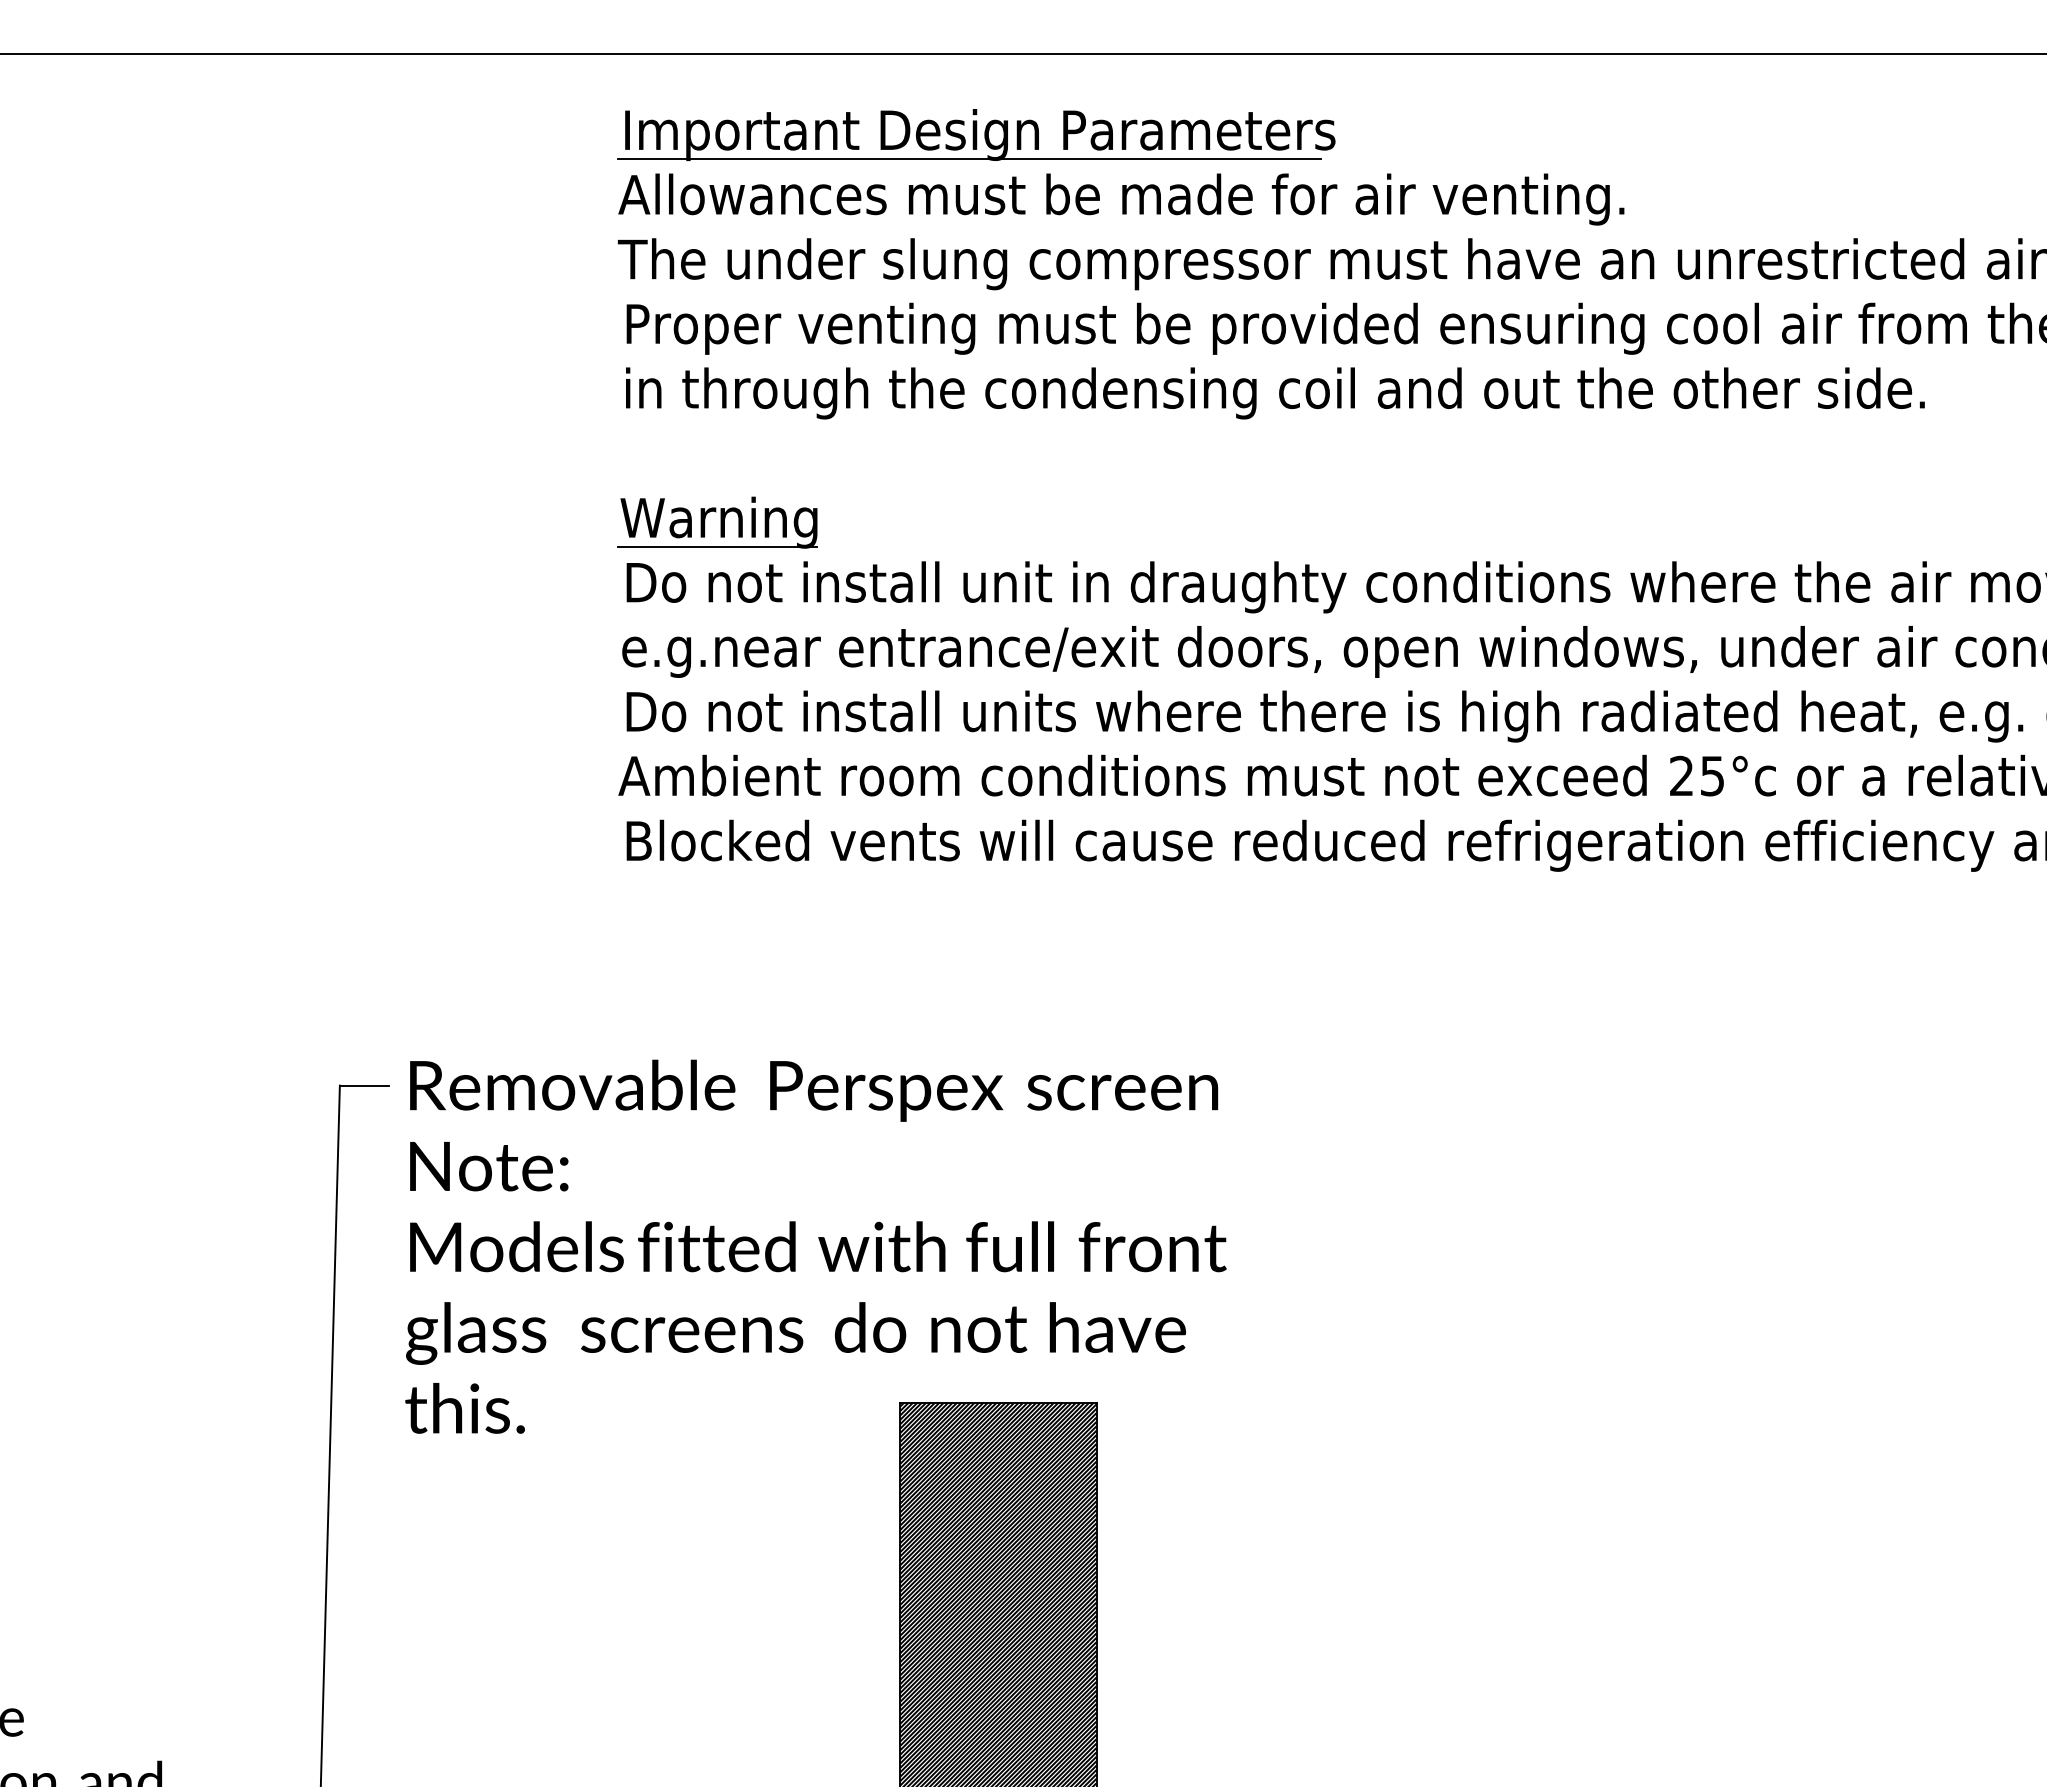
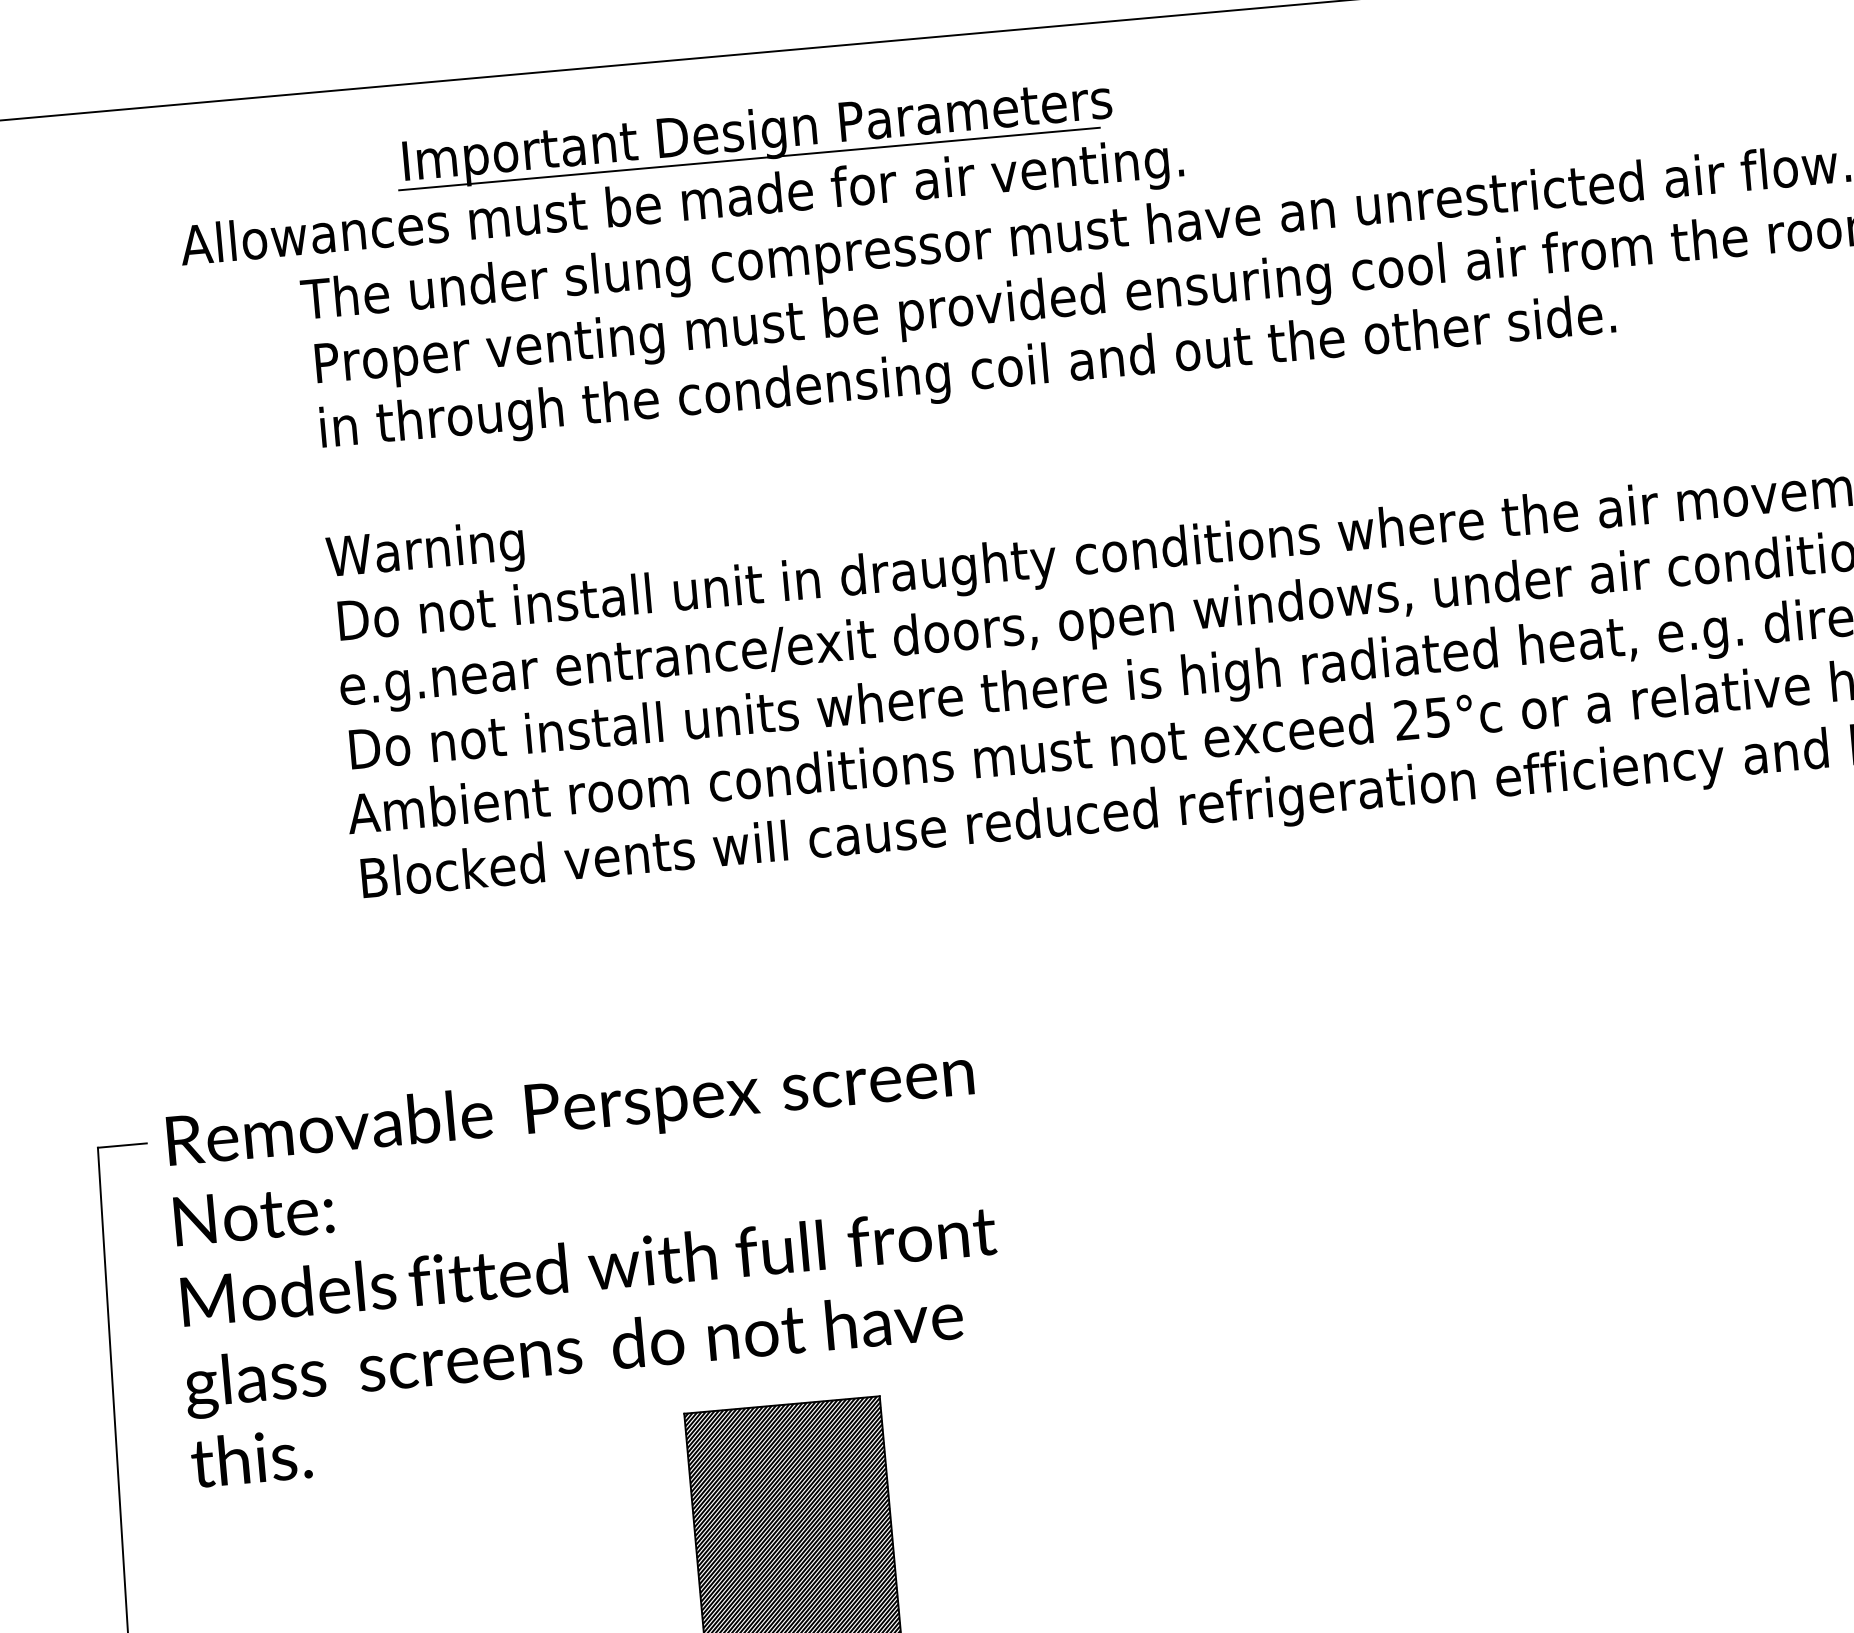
part: (976, 134) -> (754, 134), moved
text: (1121, 199) -> (682, 205), moved
line: (717, 546) -> (426, 577), removed

